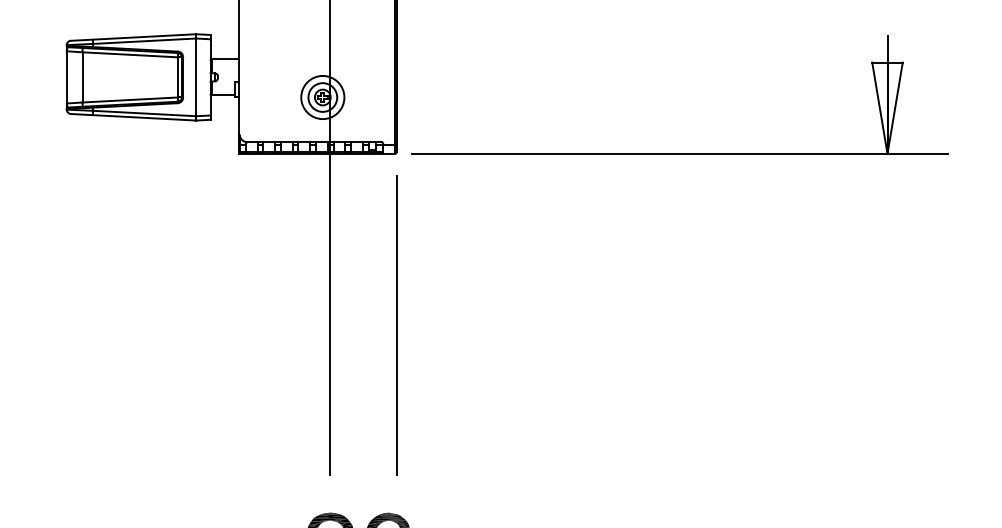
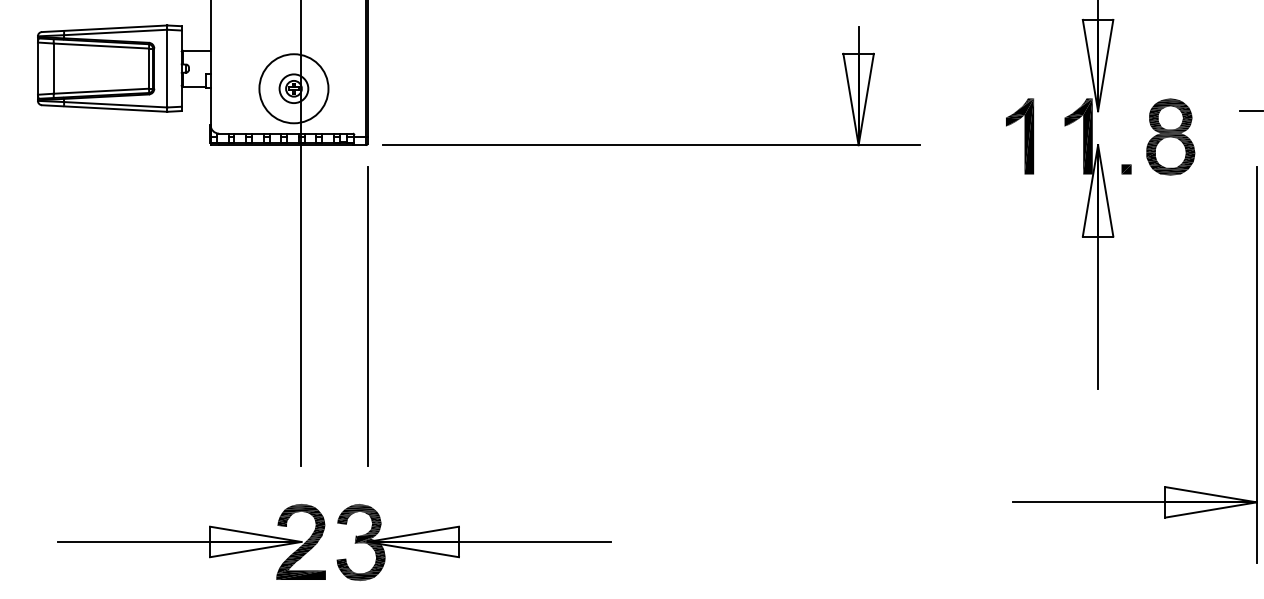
circle: (322, 97) -> (293, 88), size x1.6

